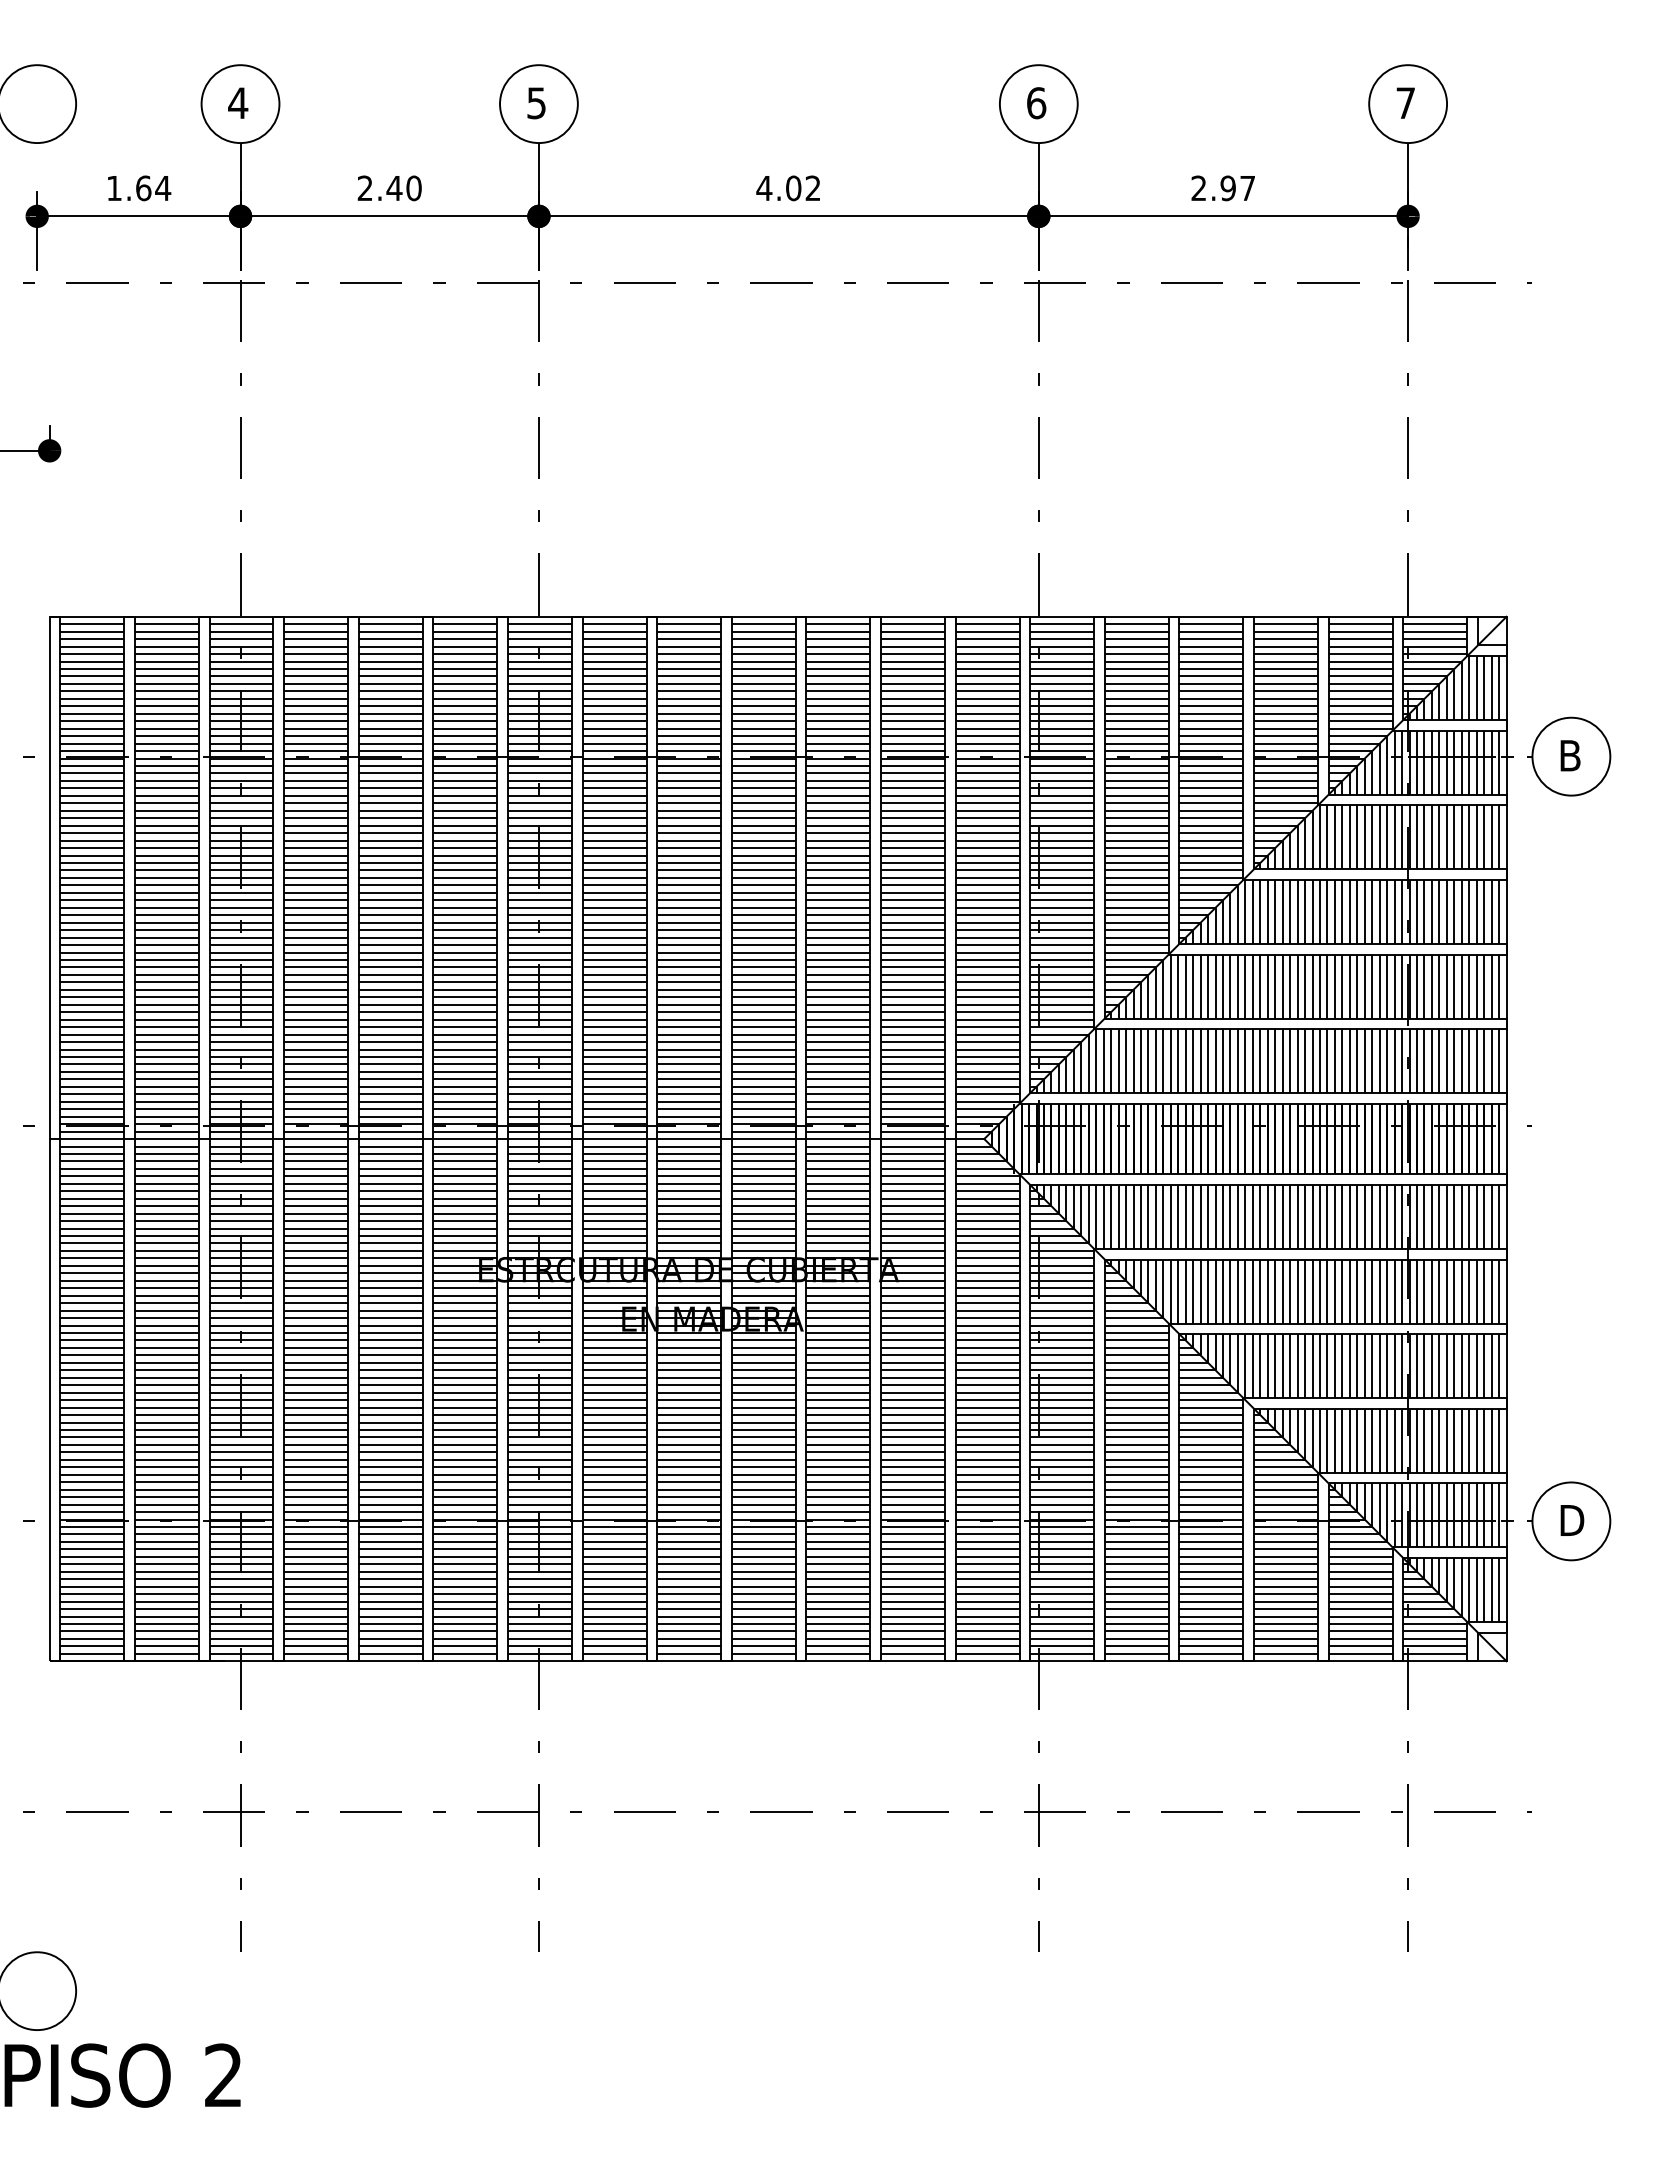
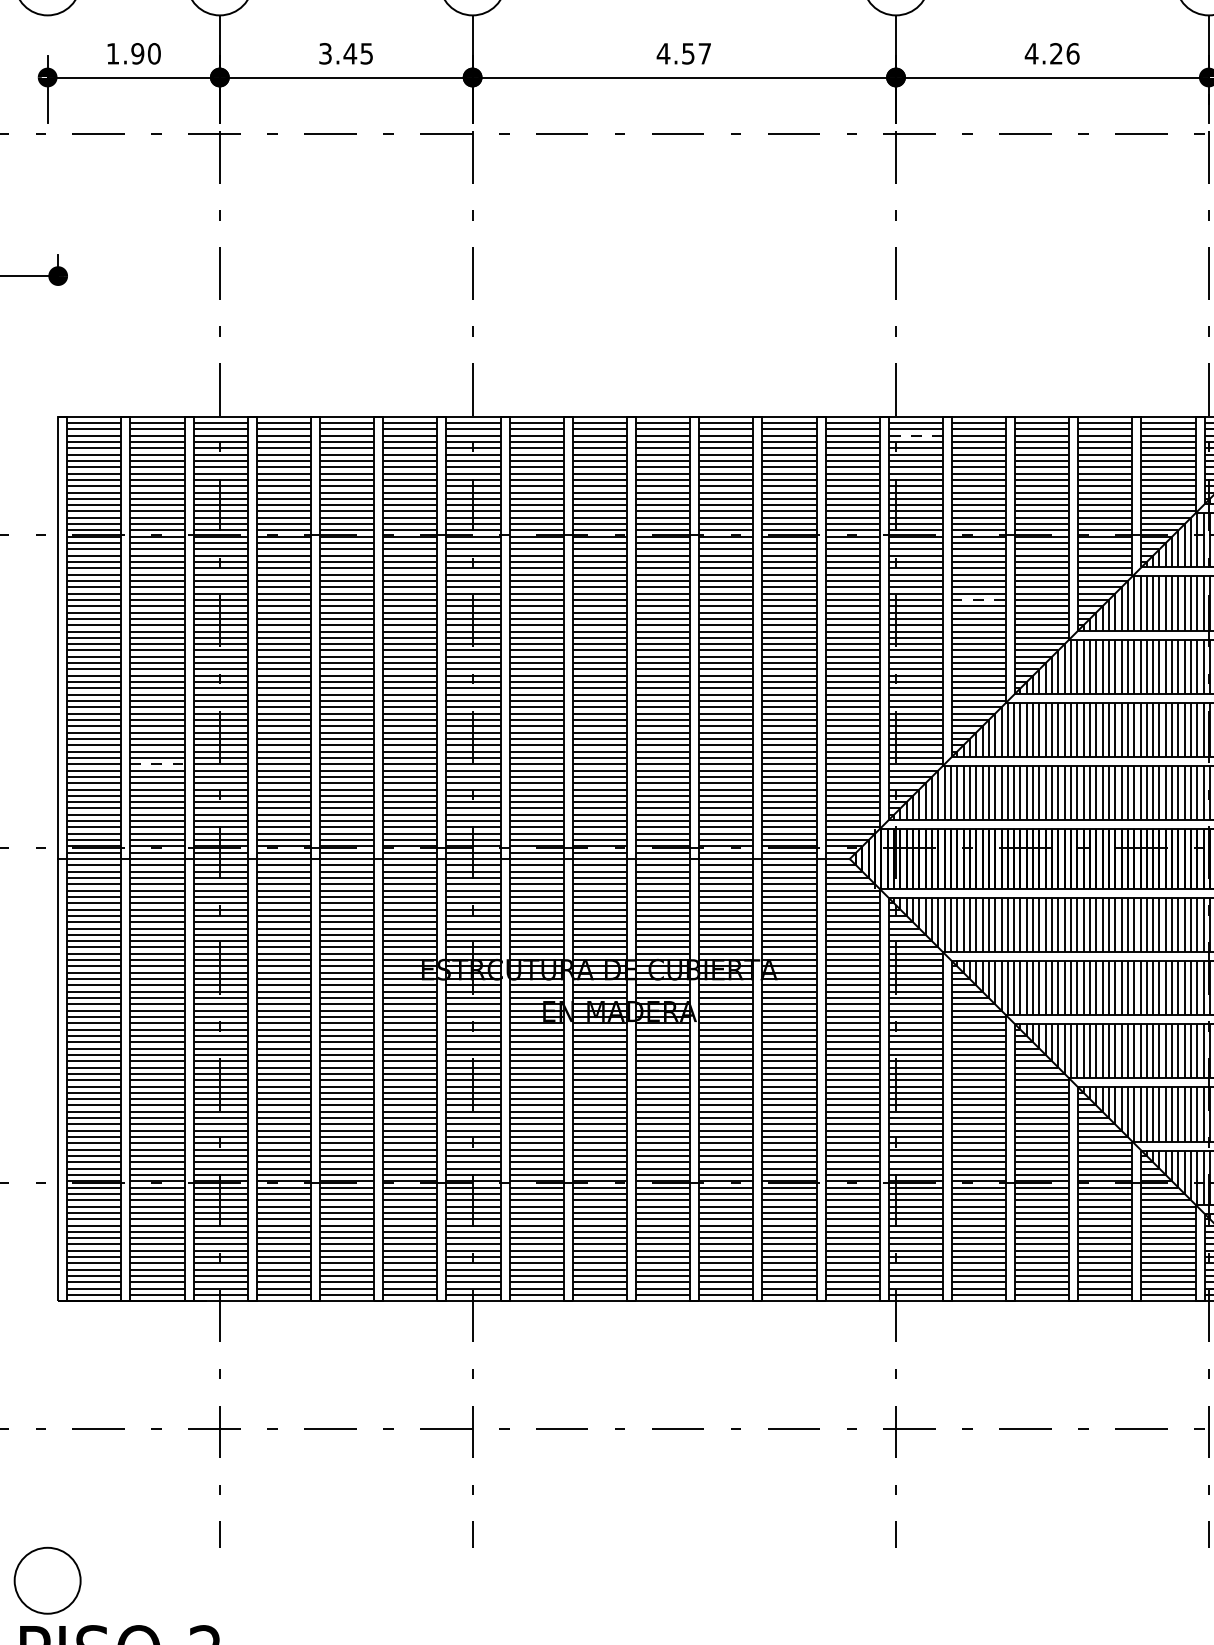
text: (153, 188) -> (146, 53), 1.64 -> 1.90
text: (389, 188) -> (346, 53), 2.40 -> 3.45
text: (803, 188) -> (696, 53), 4.02 -> 4.57
text: (1222, 188) -> (1051, 53), 2.97 -> 4.26
line: (1062, 639) -> (916, 435), solid -> dashed
line: (1136, 833) -> (978, 600), solid -> dashed
line: (166, 1027) -> (157, 764), solid -> dashed

